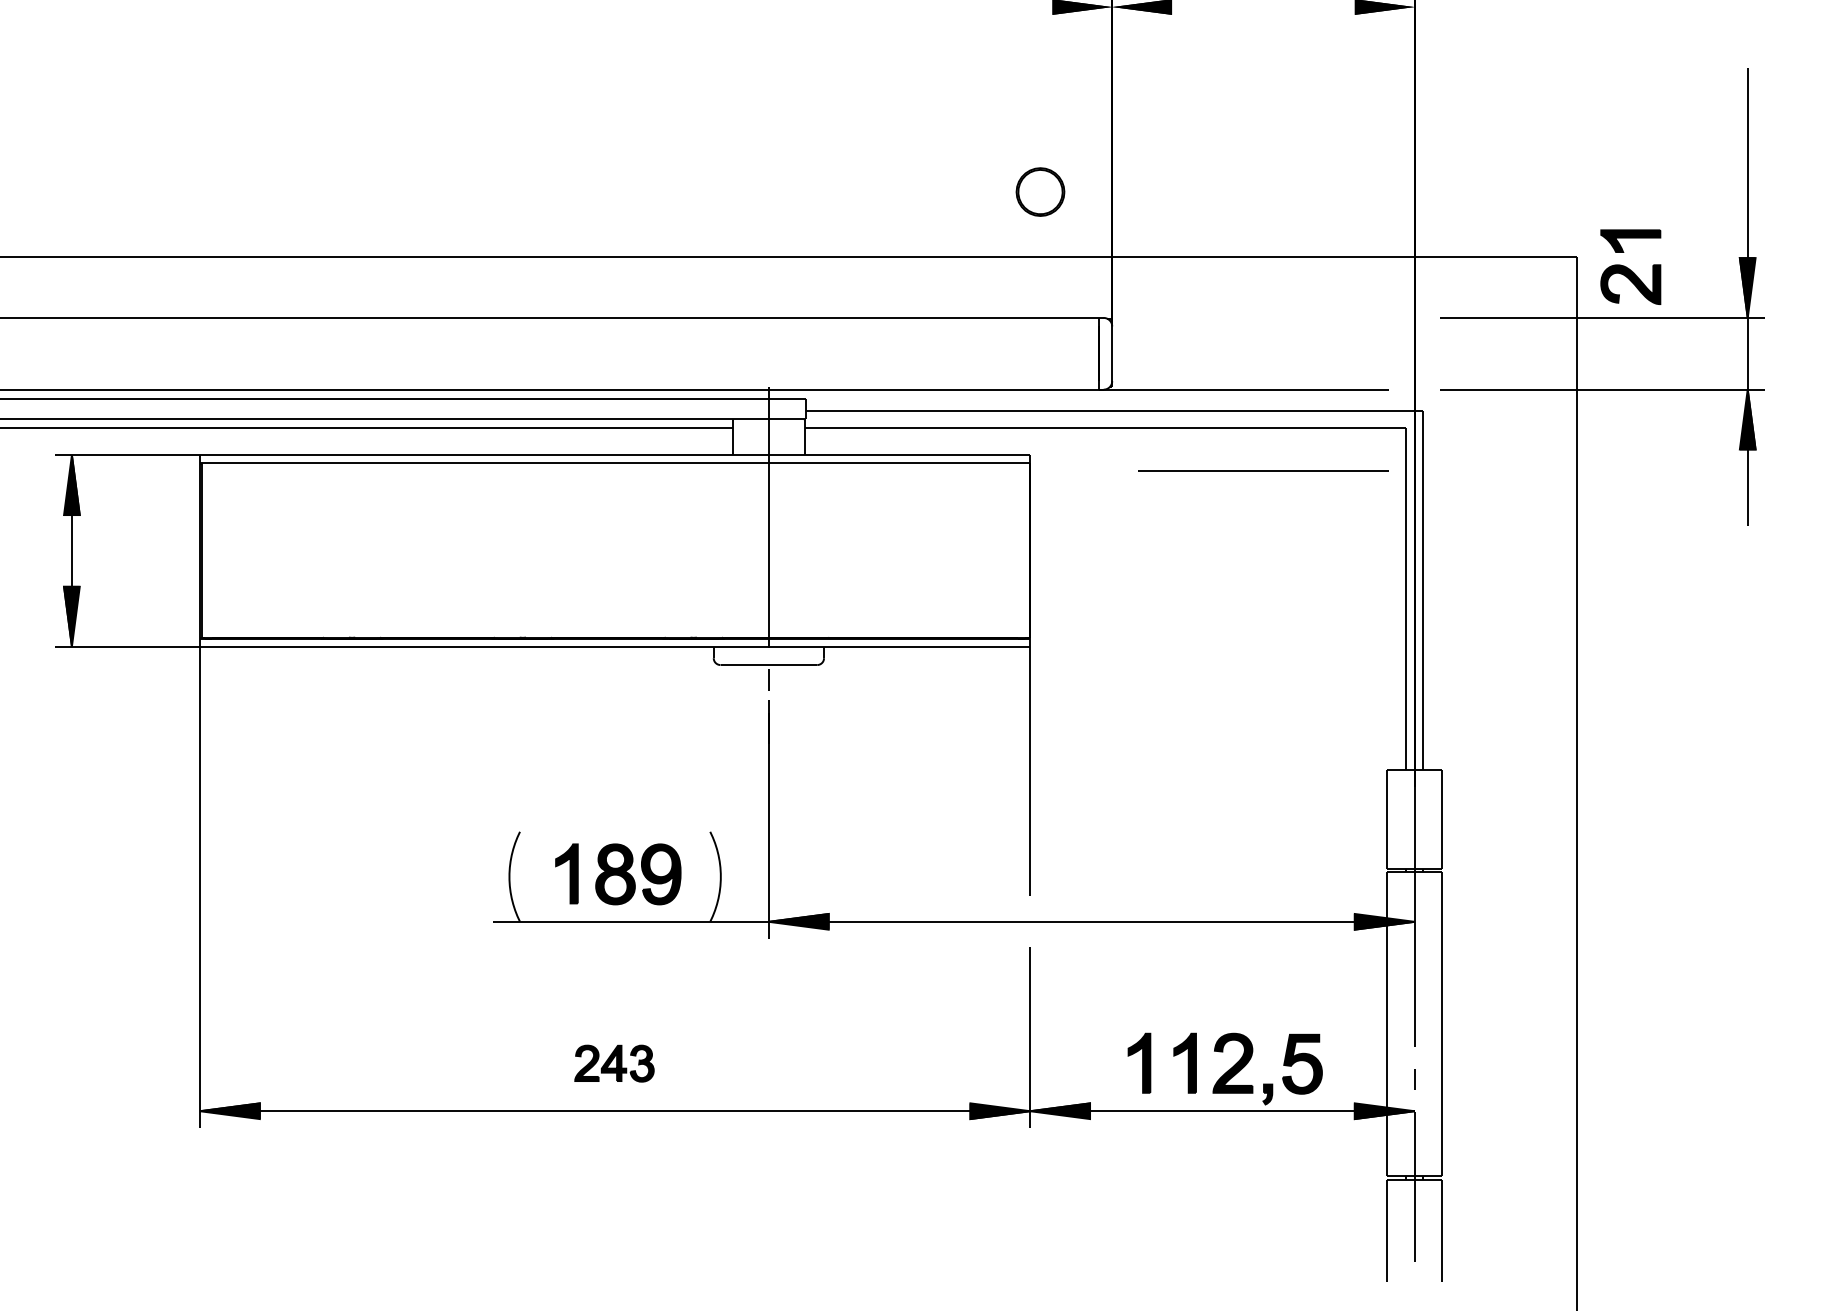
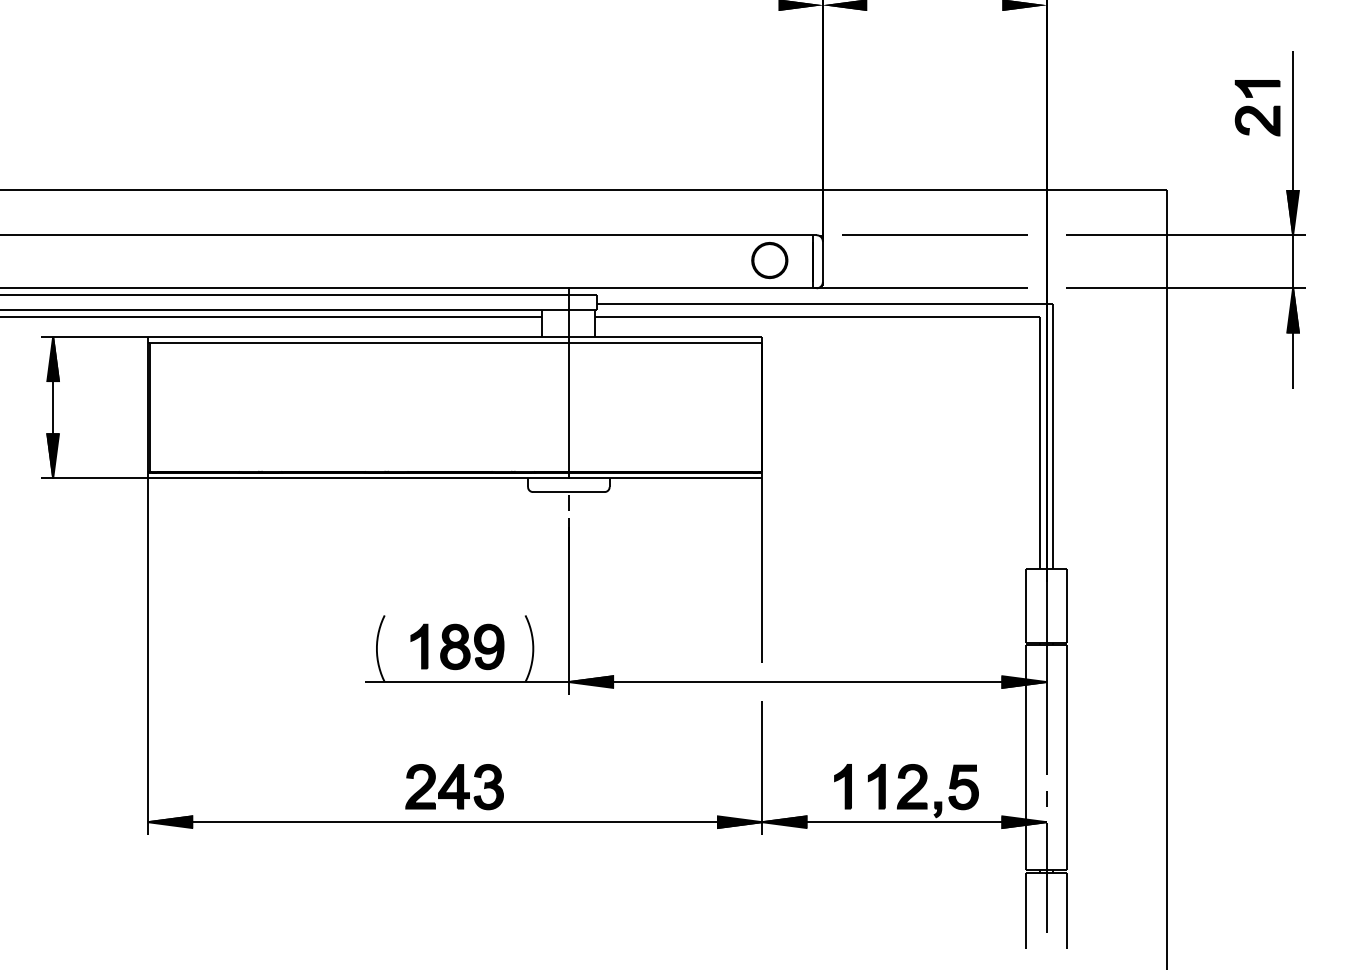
part: (1040, 191) -> (769, 260), moved
part: (1630, 266) -> (1257, 107), moved
line: (1263, 470) -> (934, 234), moved
part: (614, 1063) -> (454, 786), size x1.67

